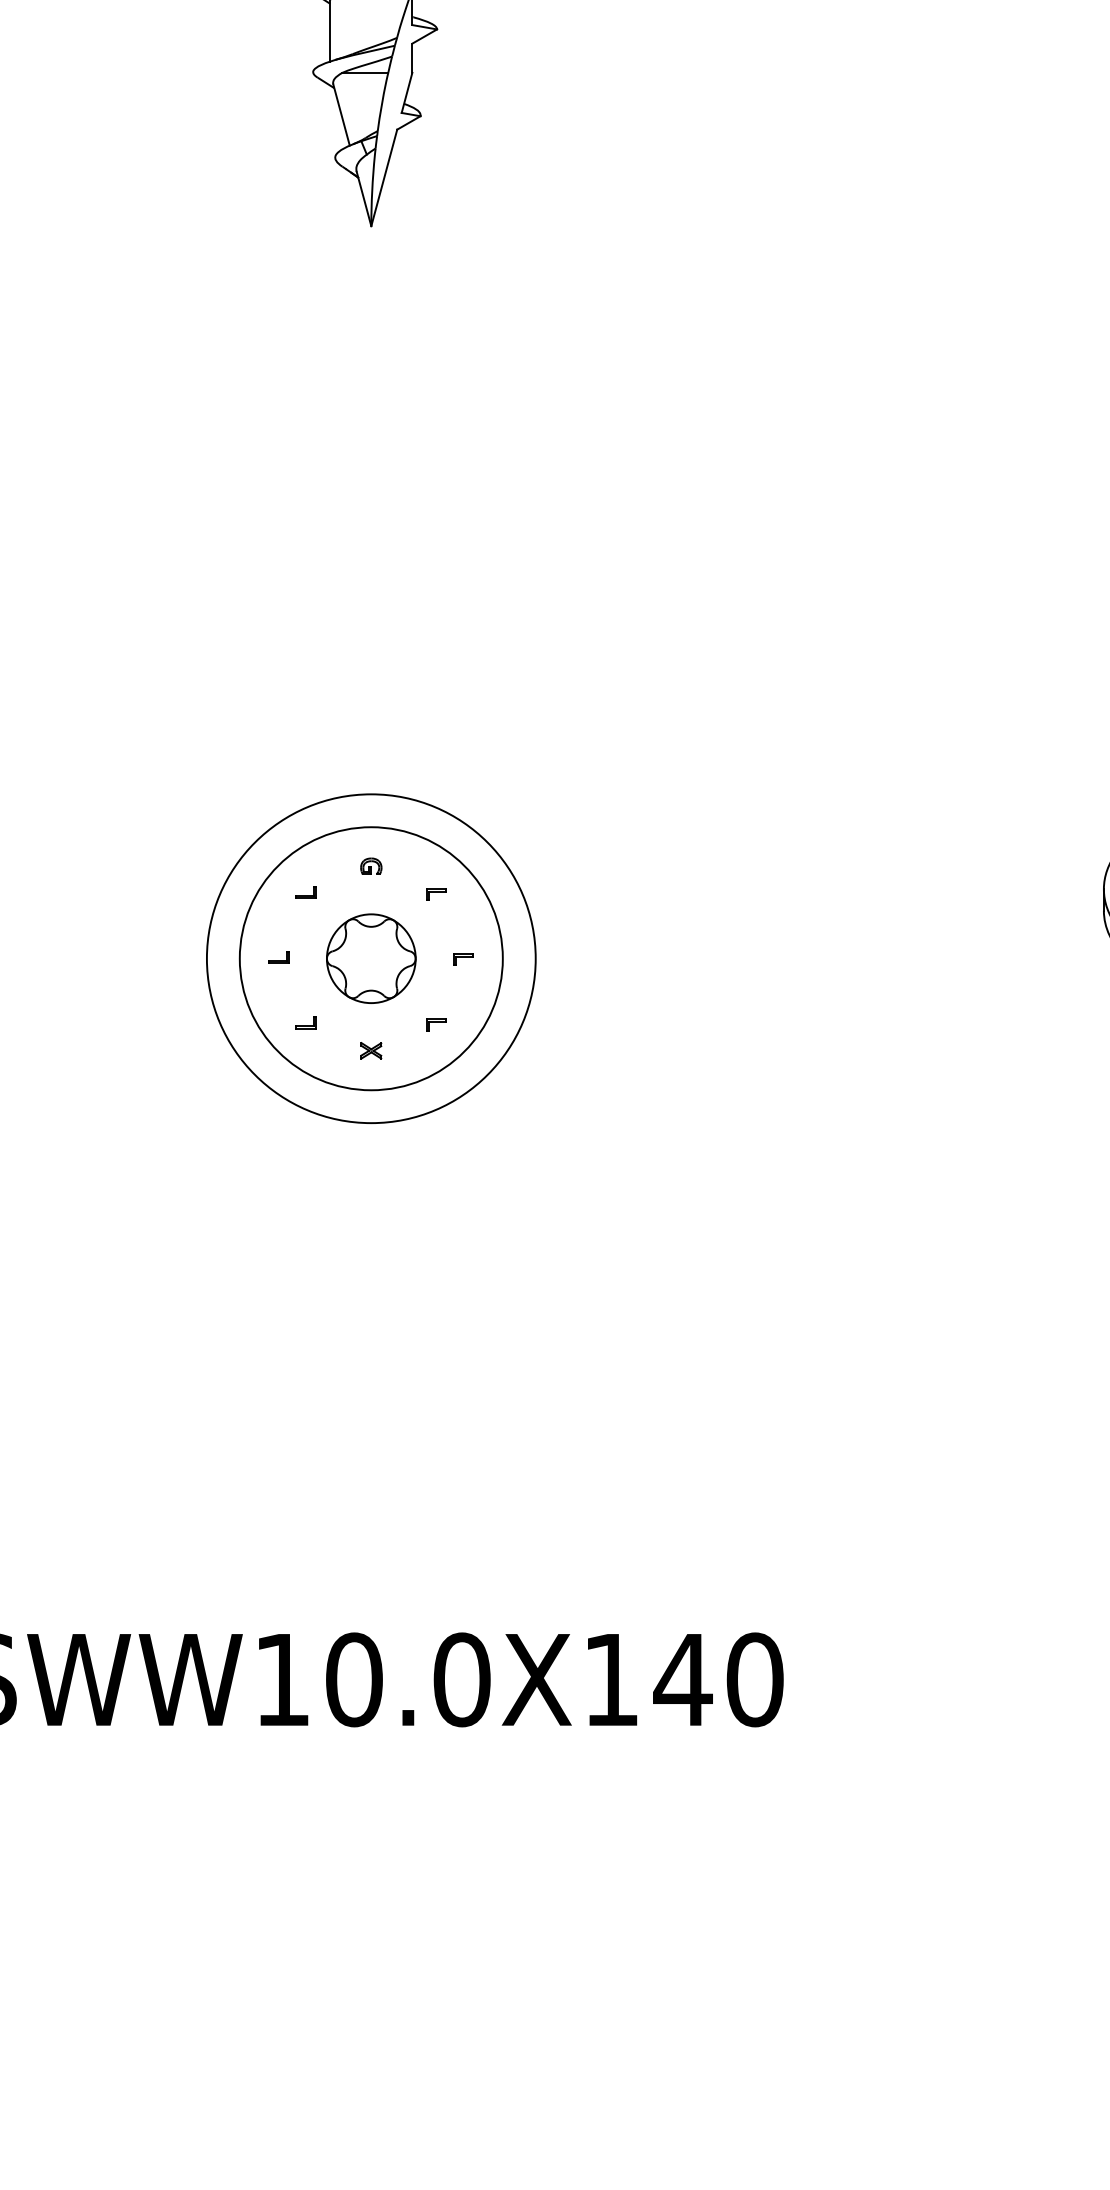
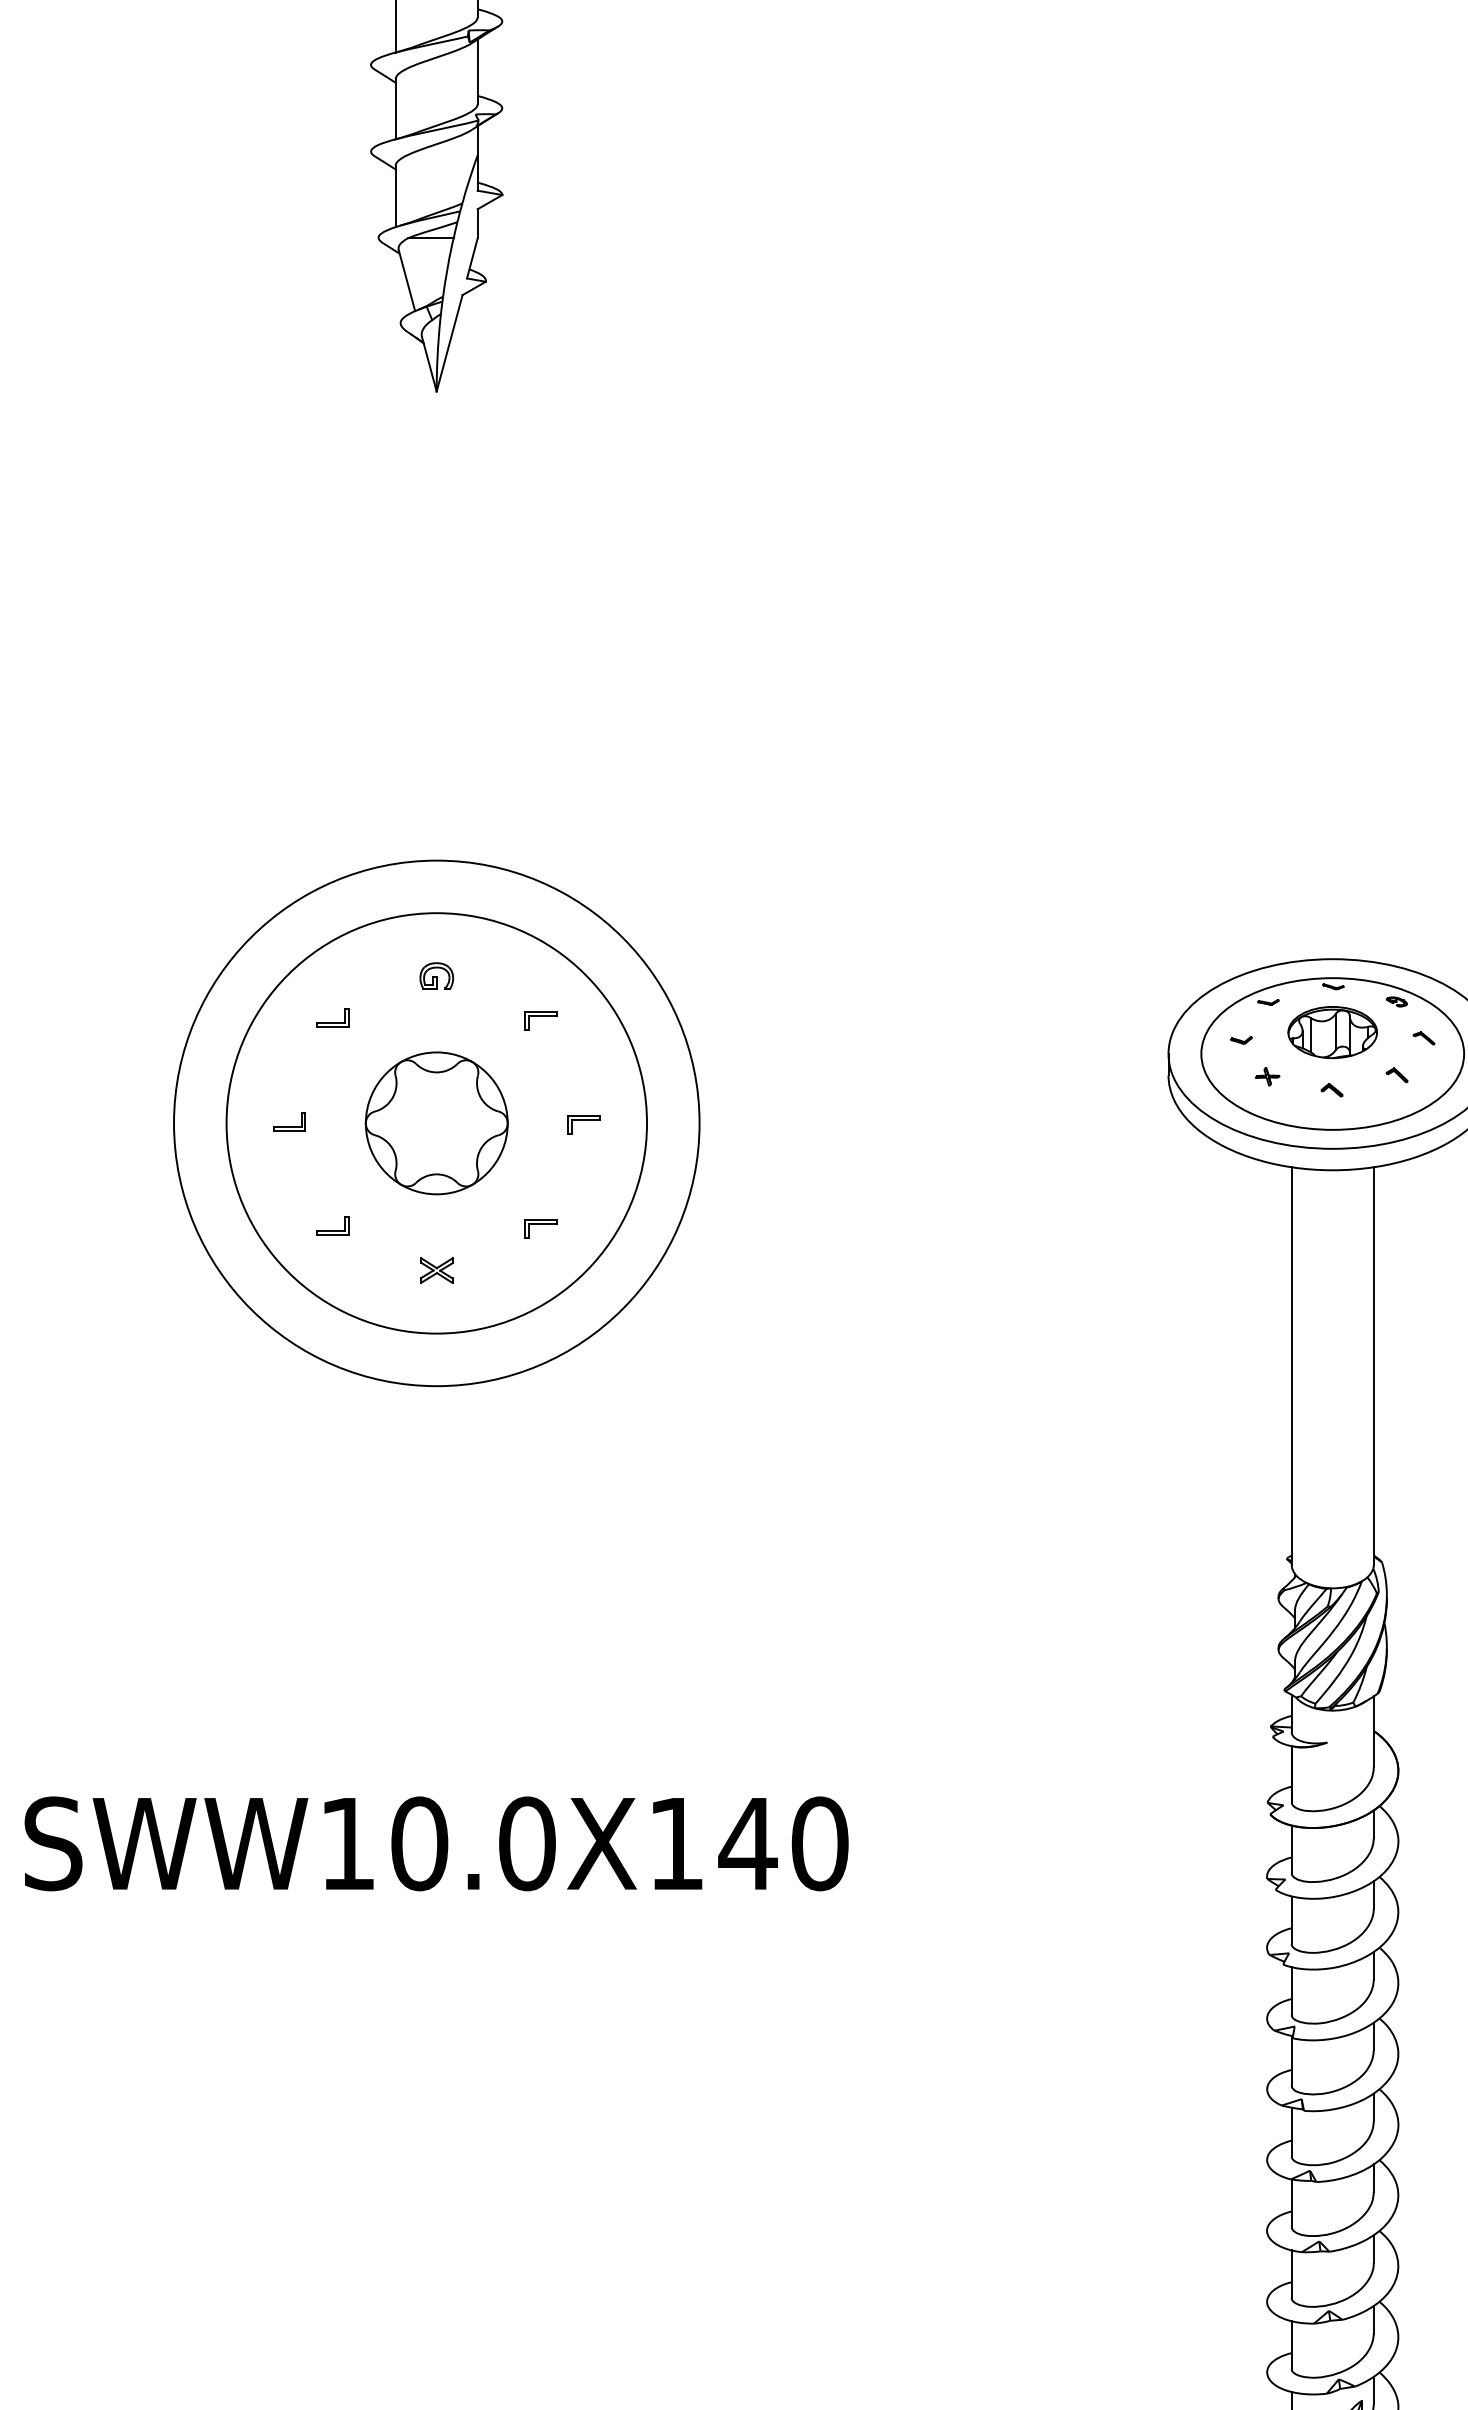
part: (371, 958) -> (436, 1123), size x1.6

